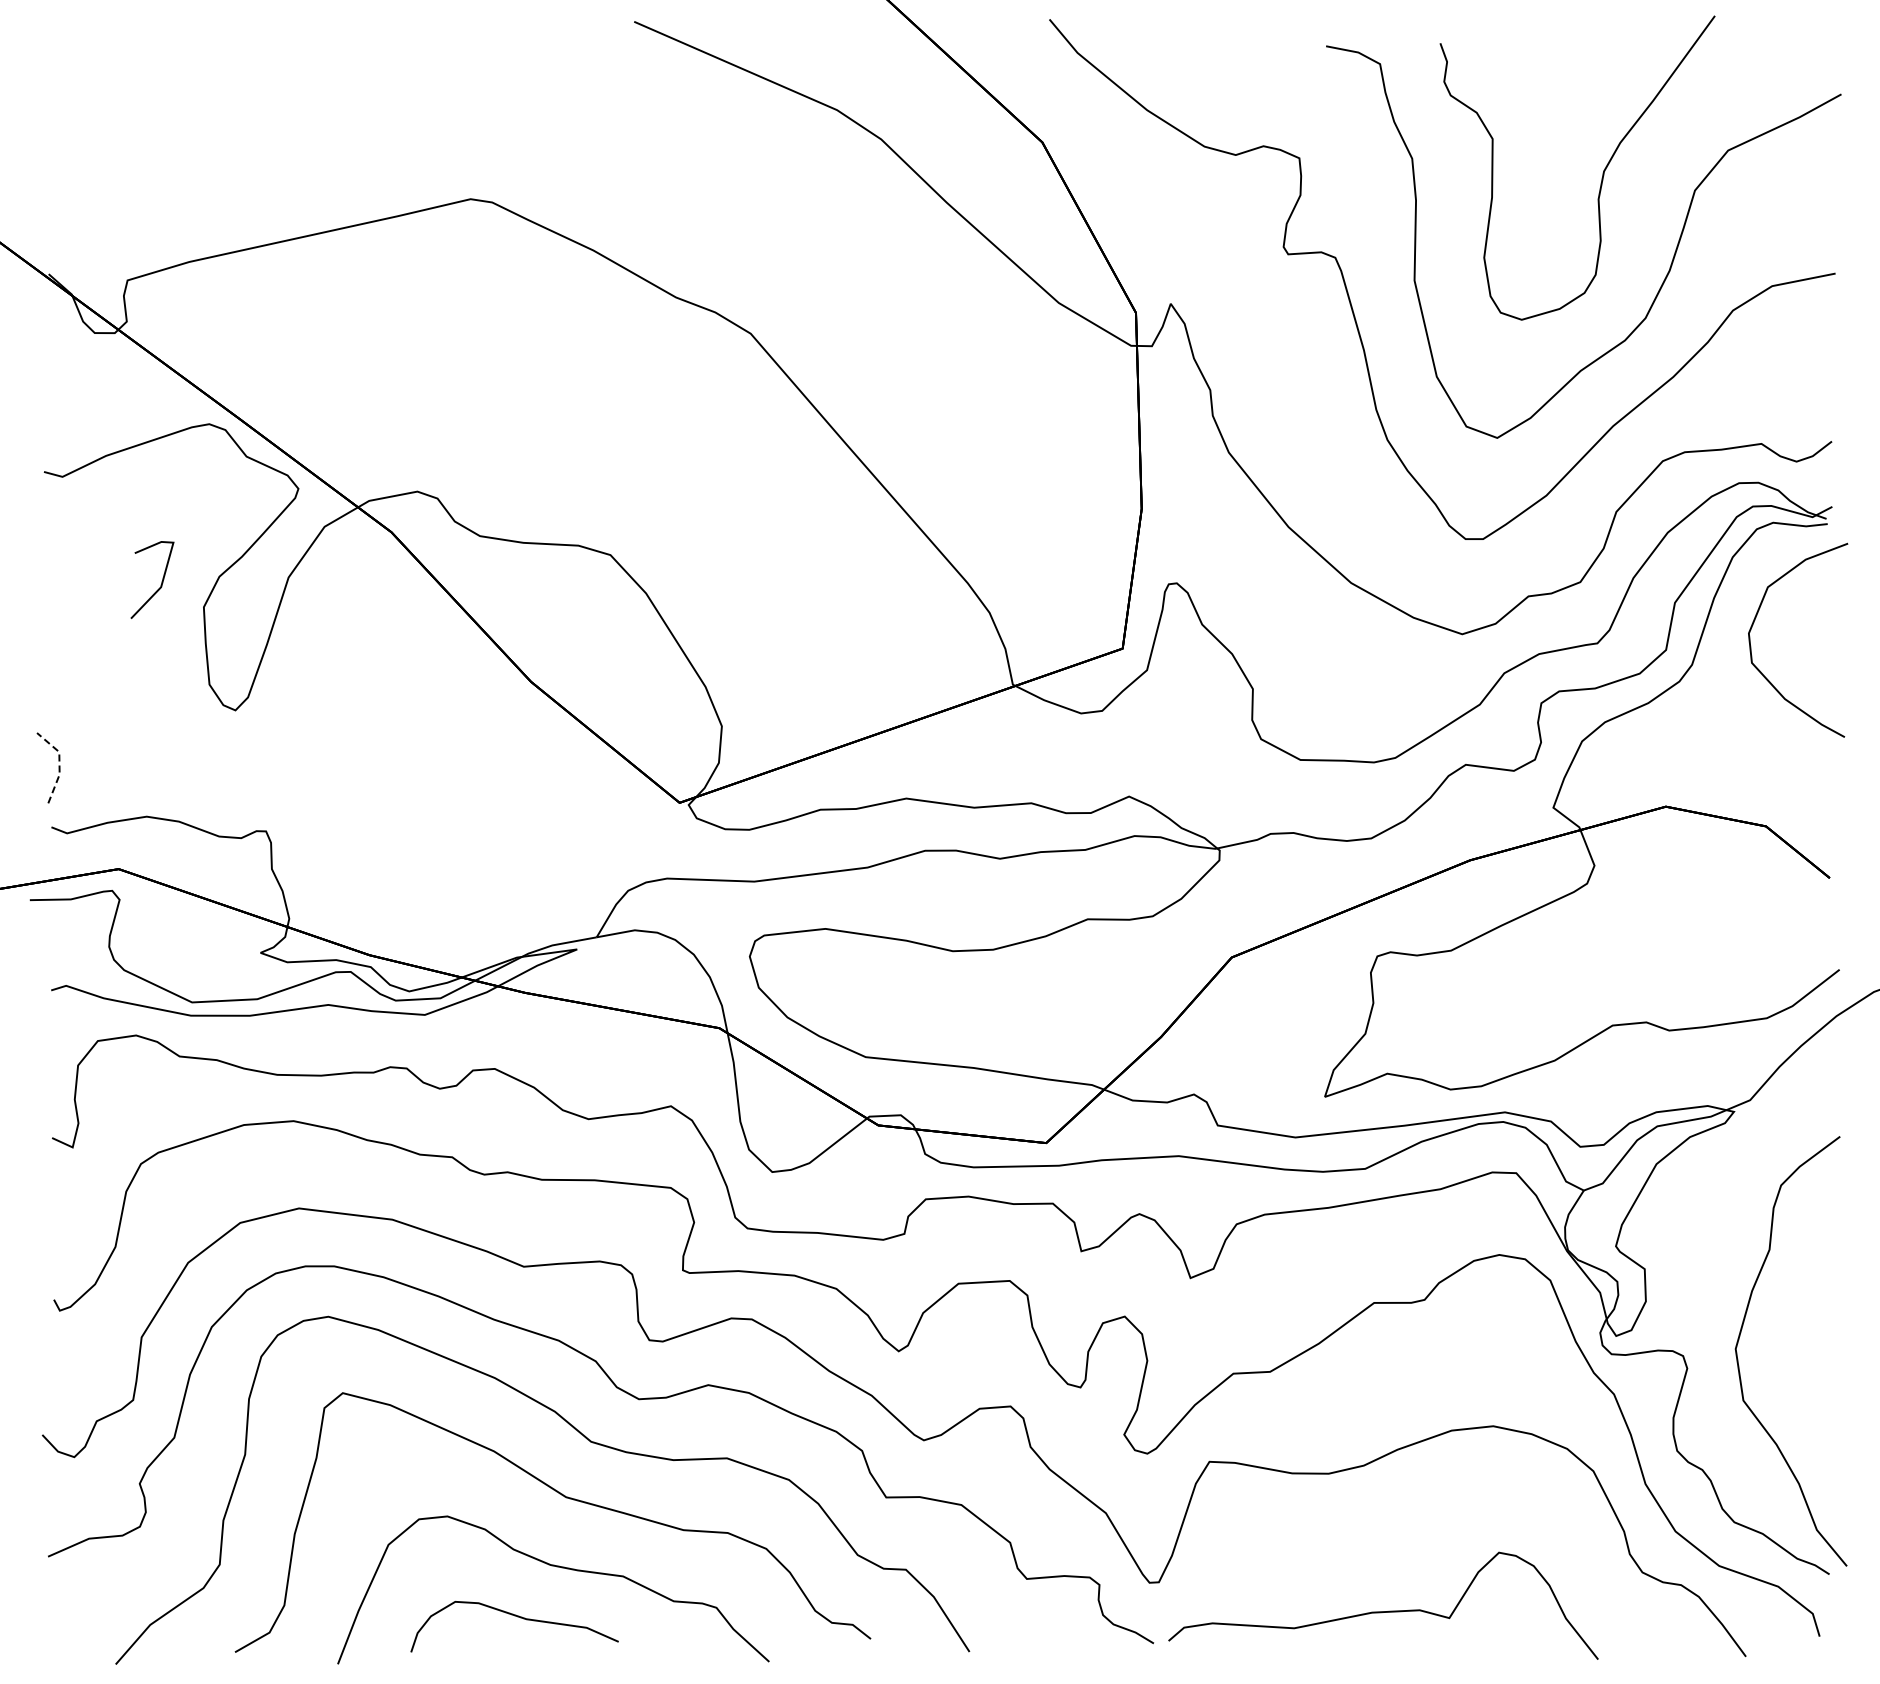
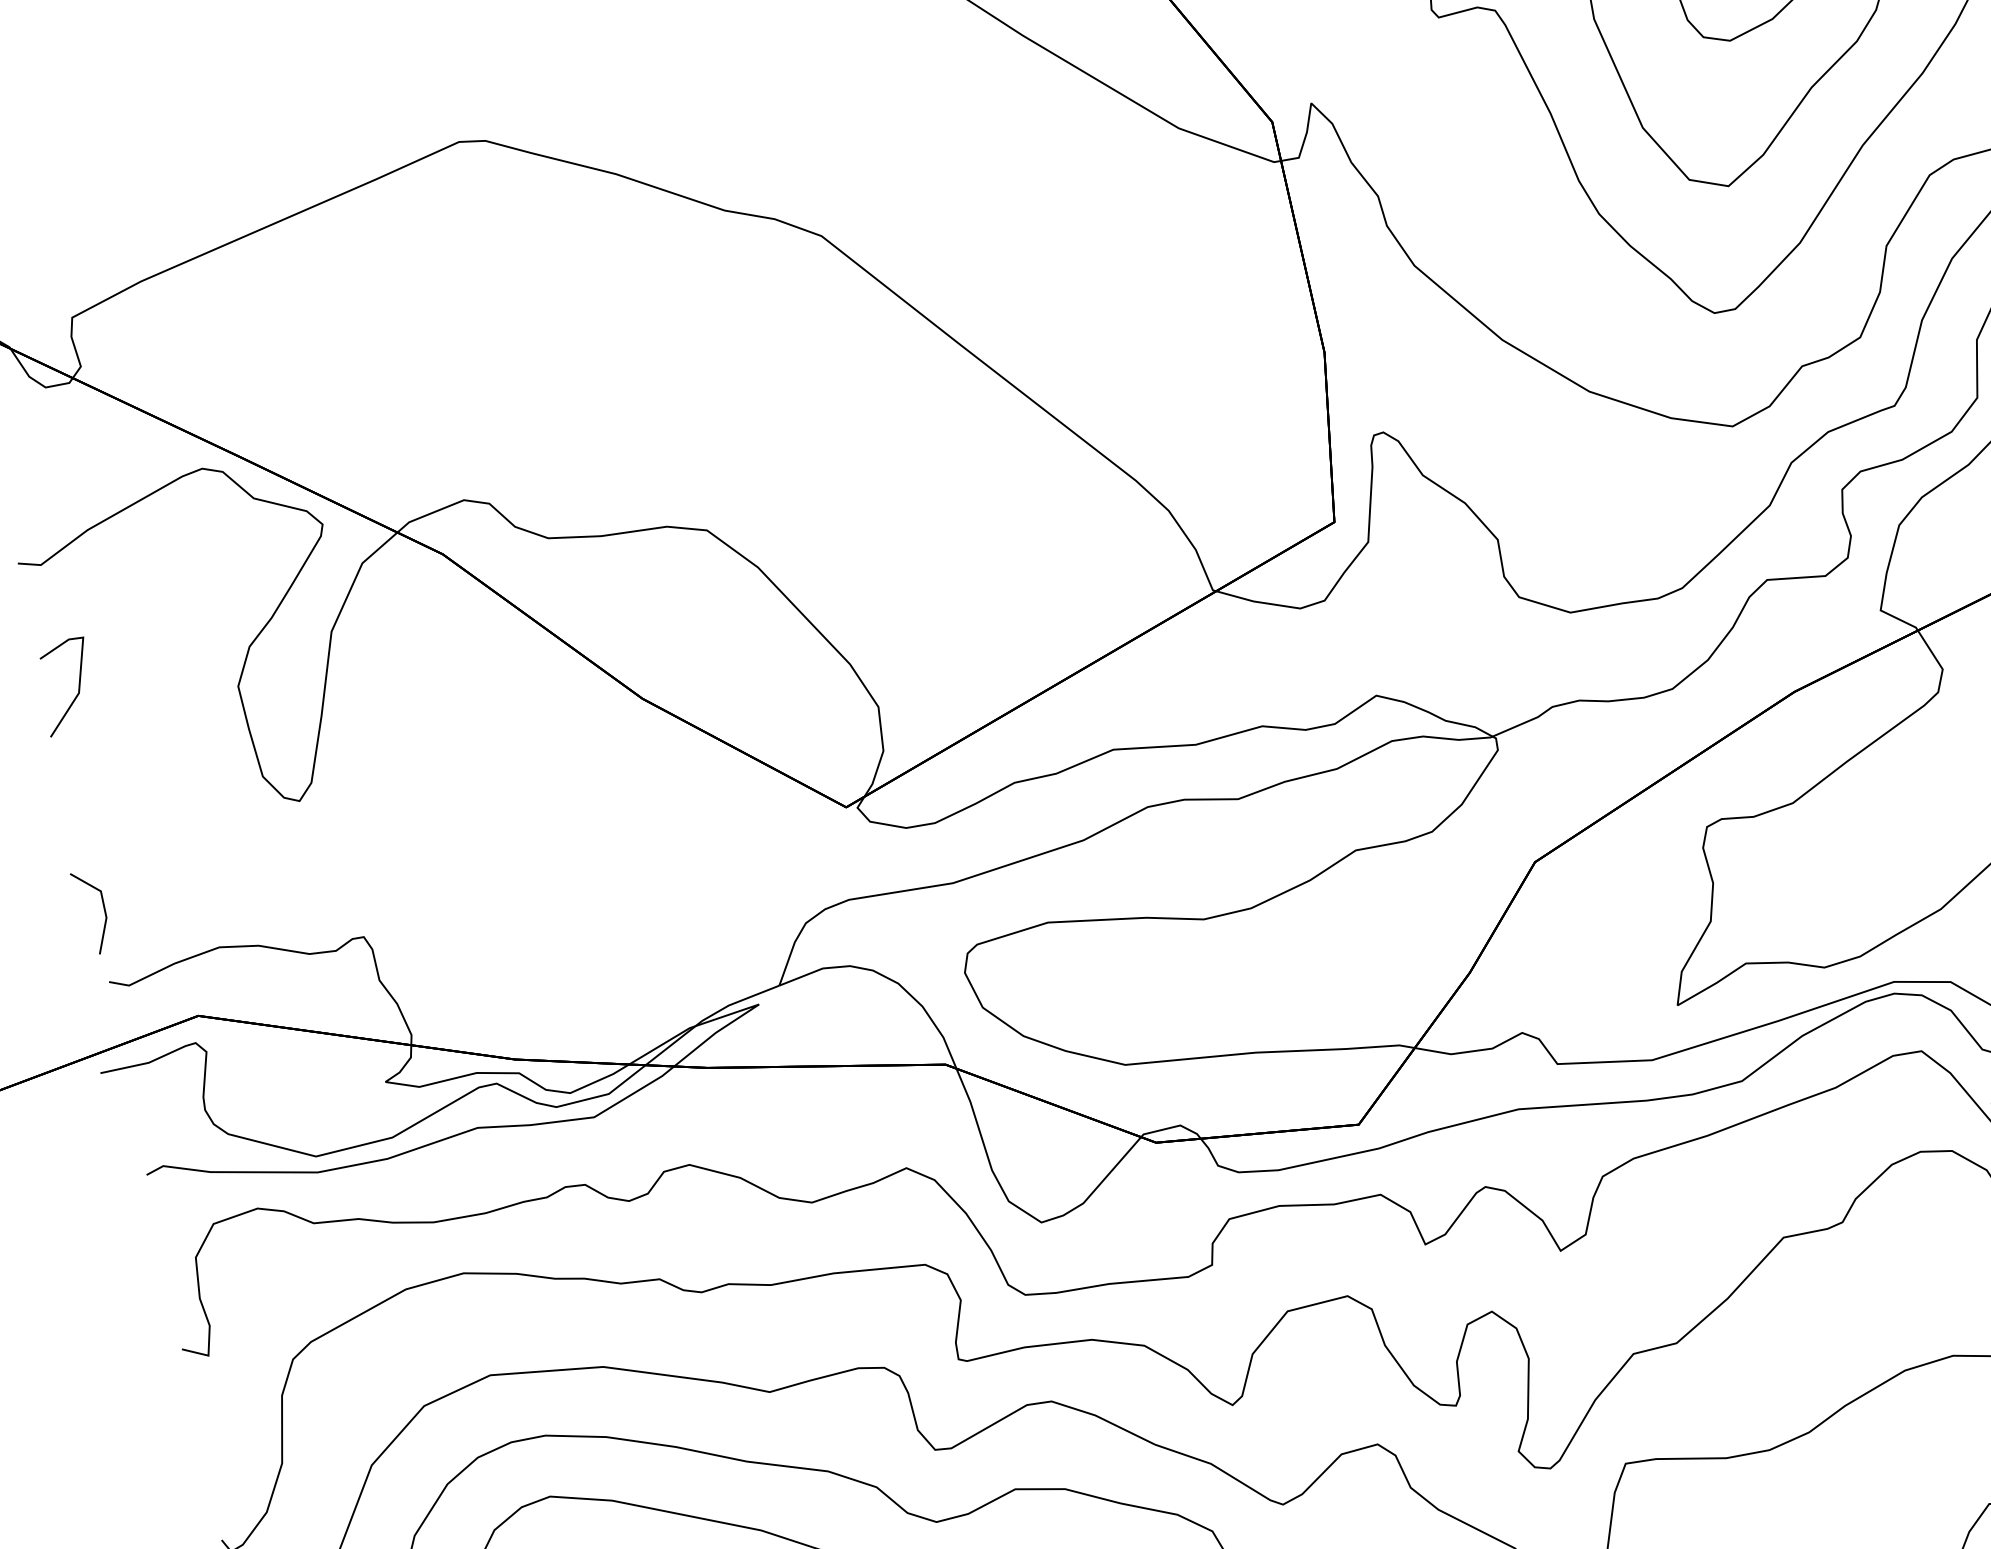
line: (161, 581) -> (78, 686), moved
line: (59, 763) -> (103, 904), dashed -> solid

